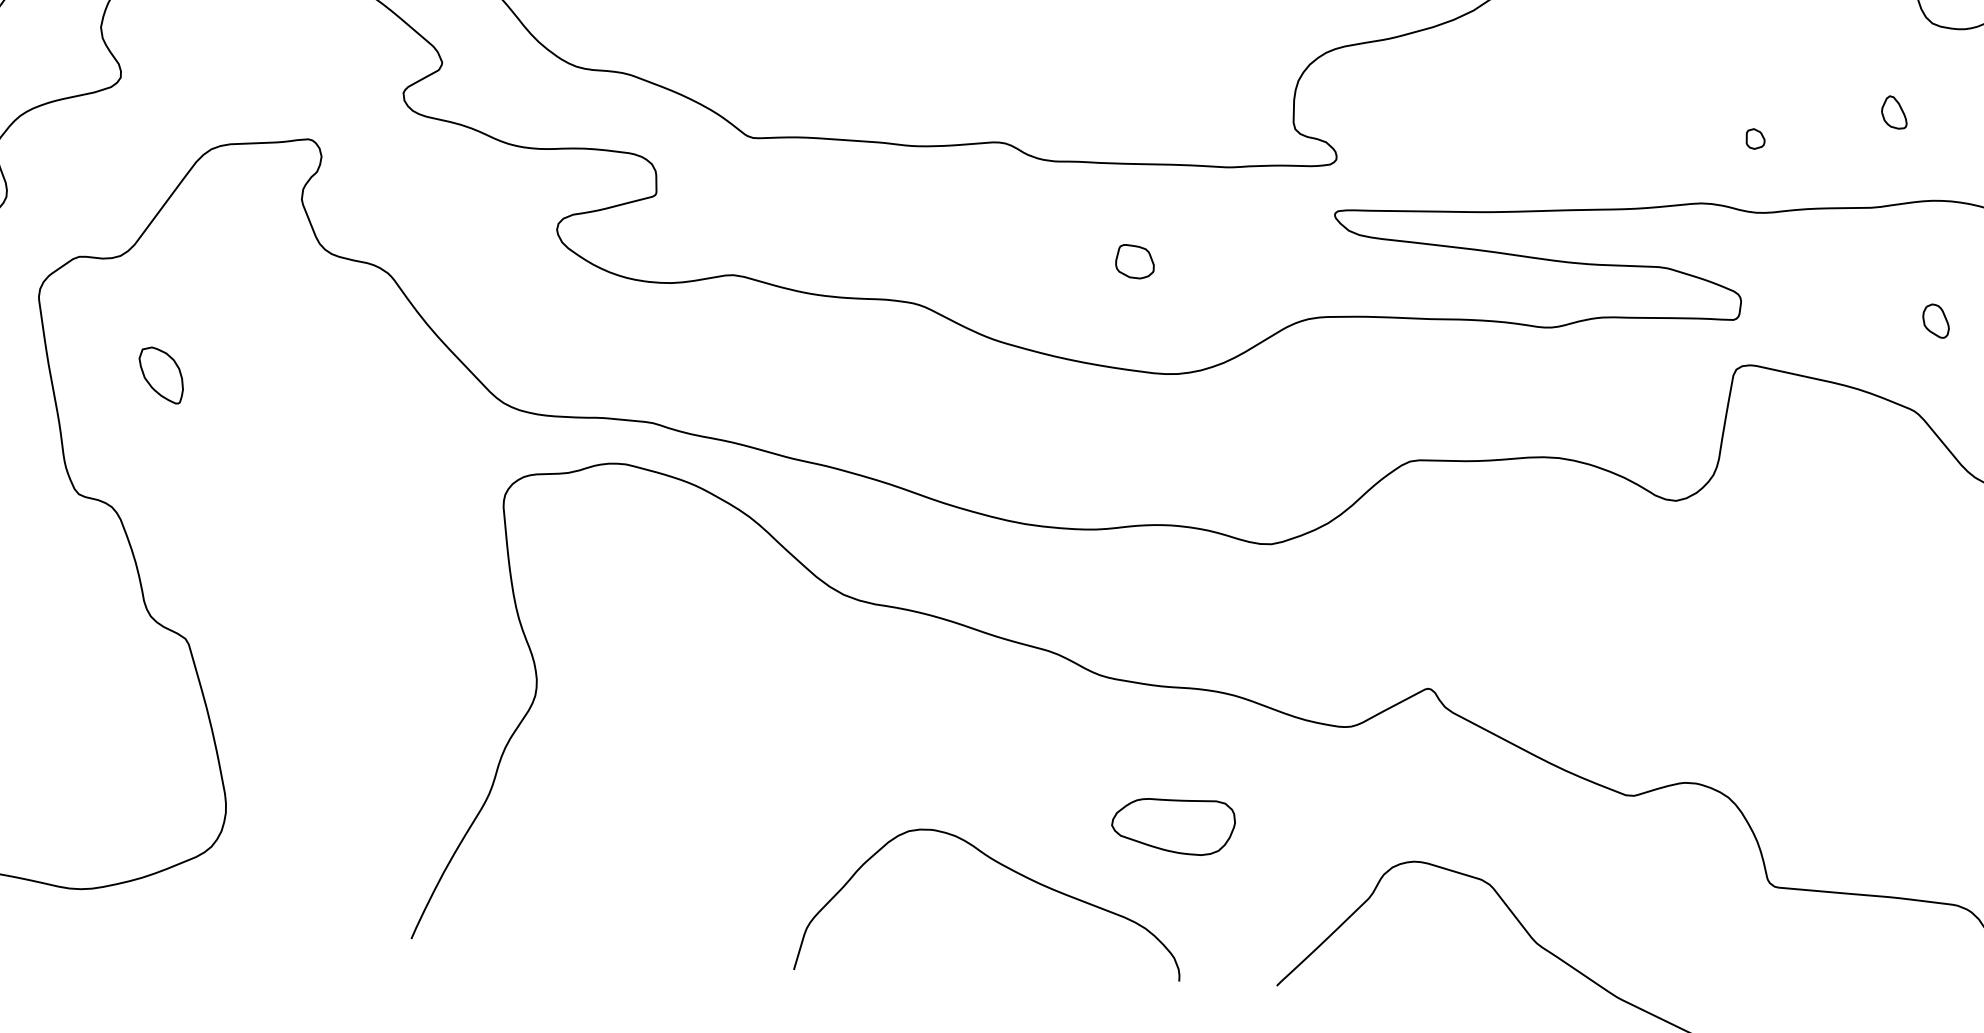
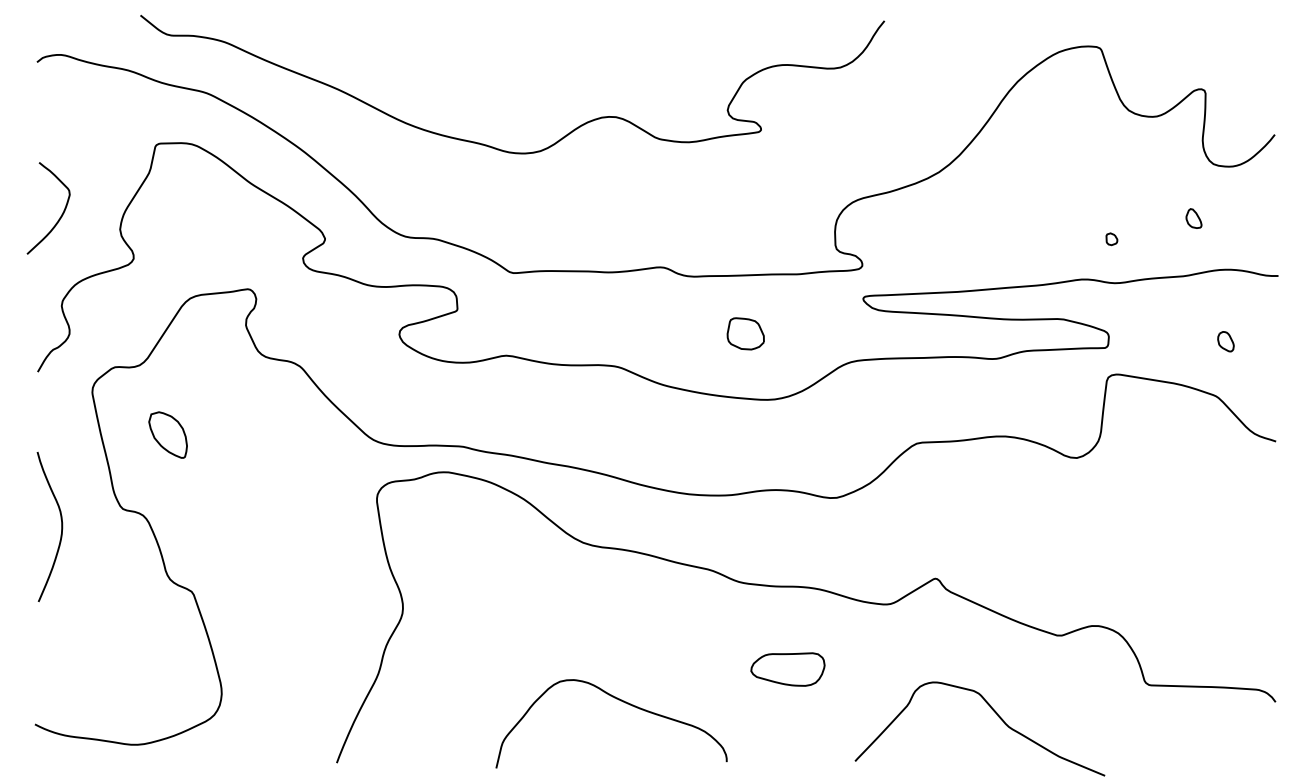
part: (1134, 261) -> (745, 333), size x1.6
part: (160, 375) -> (167, 435), size x1.4
curve: (1007, 870) -> (620, 701), moved

